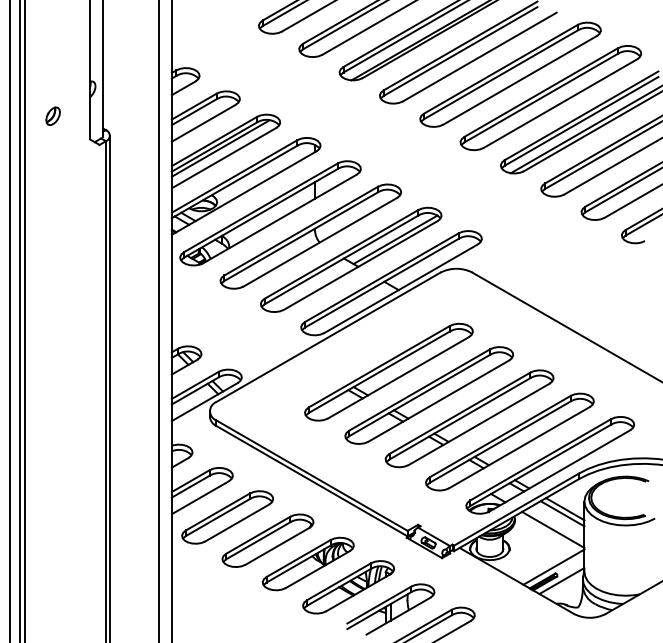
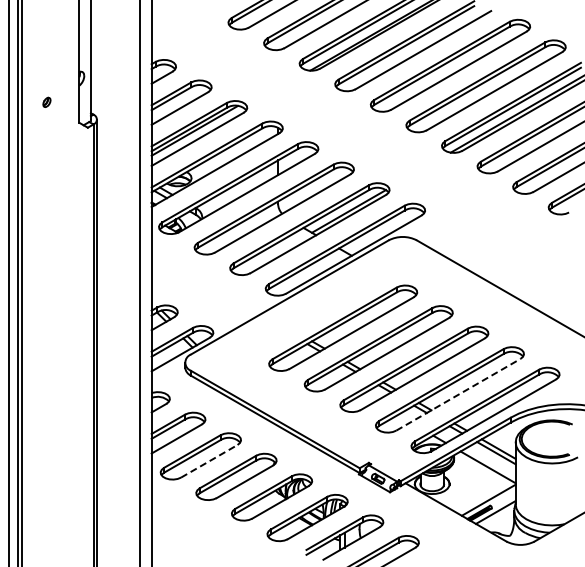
part: (52, 116) -> (46, 102), size x0.6
line: (519, 447) -> (458, 394), solid -> dashed
line: (237, 523) -> (209, 461), solid -> dashed

